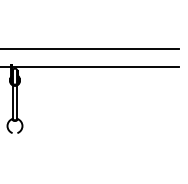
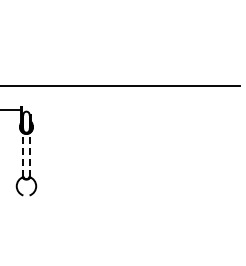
line: (95, 66) -> (130, 109), removed
line: (12, 101) -> (23, 154), solid -> dashed
line: (17, 101) -> (29, 154), solid -> dashed

